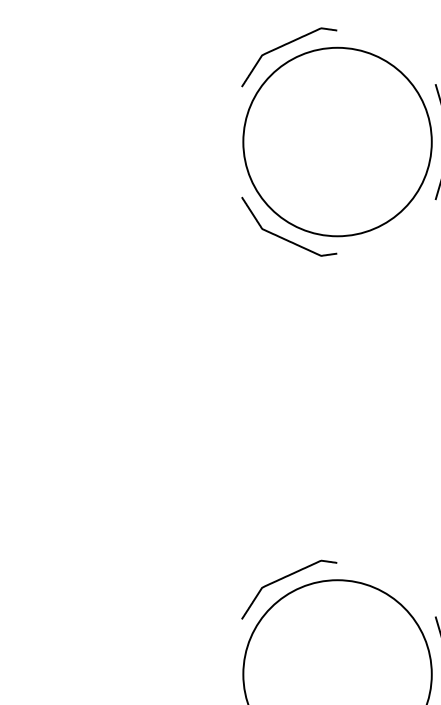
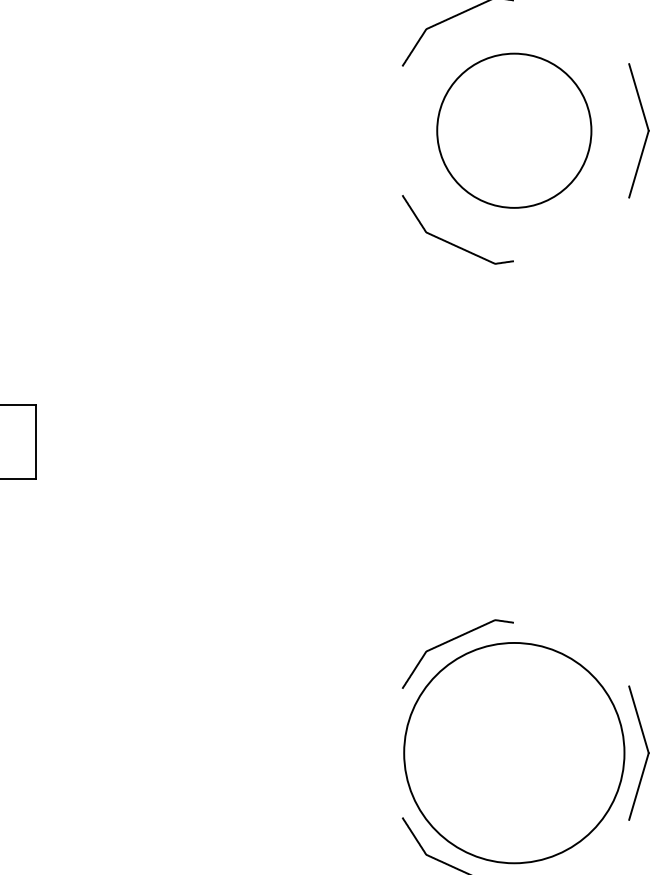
circle: (337, 141) -> (514, 130), size x0.7

